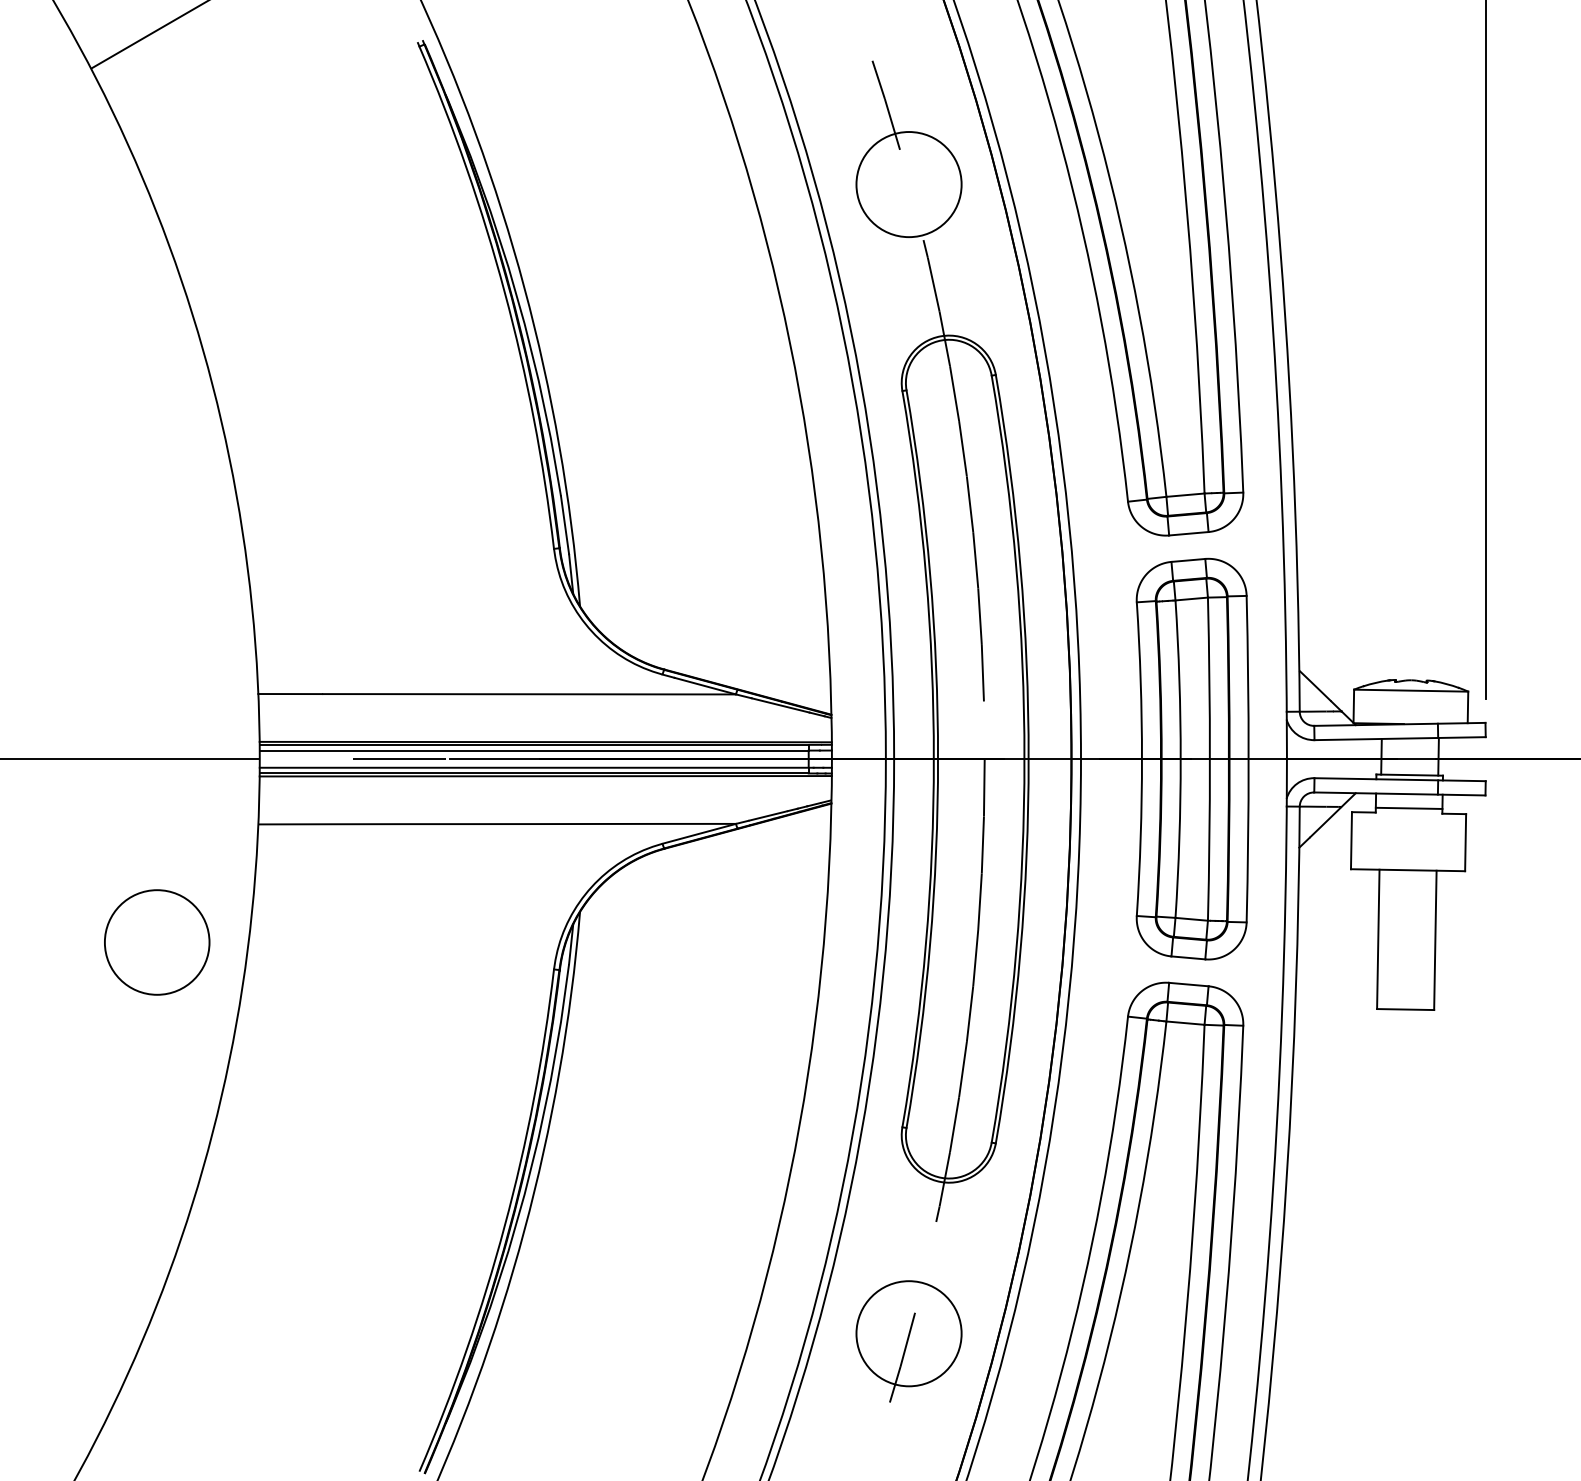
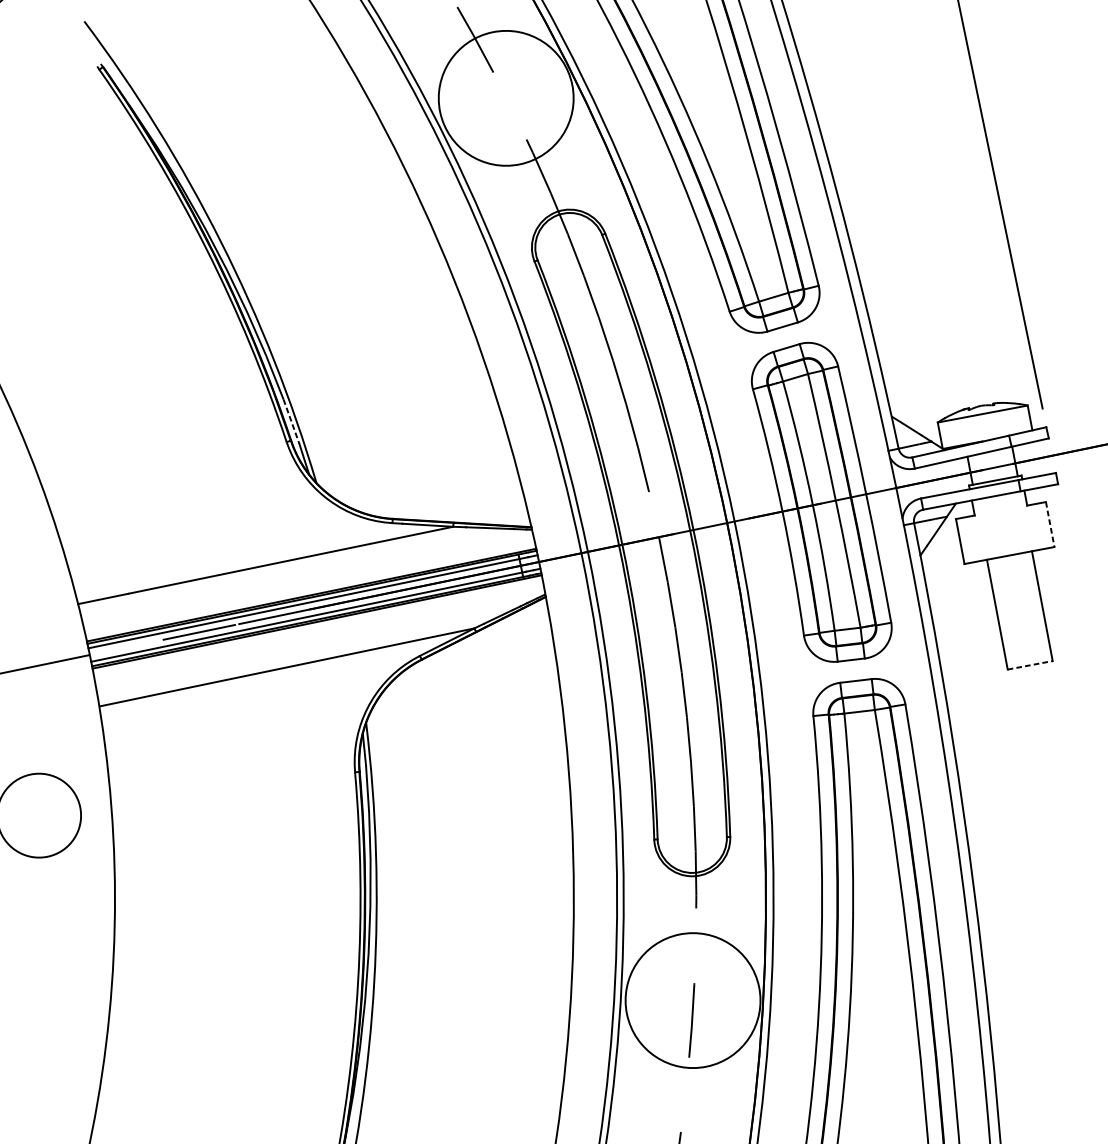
circle: (908, 184) -> (505, 98), size x1.6
line: (565, 525) -> (291, 421), solid -> dashed
line: (1408, 807) -> (999, 506), removed
line: (1465, 842) -> (1050, 524), solid -> dashed
line: (1405, 1009) -> (1030, 665), solid -> dashed
circle: (908, 1333) -> (692, 1000), size x1.6

